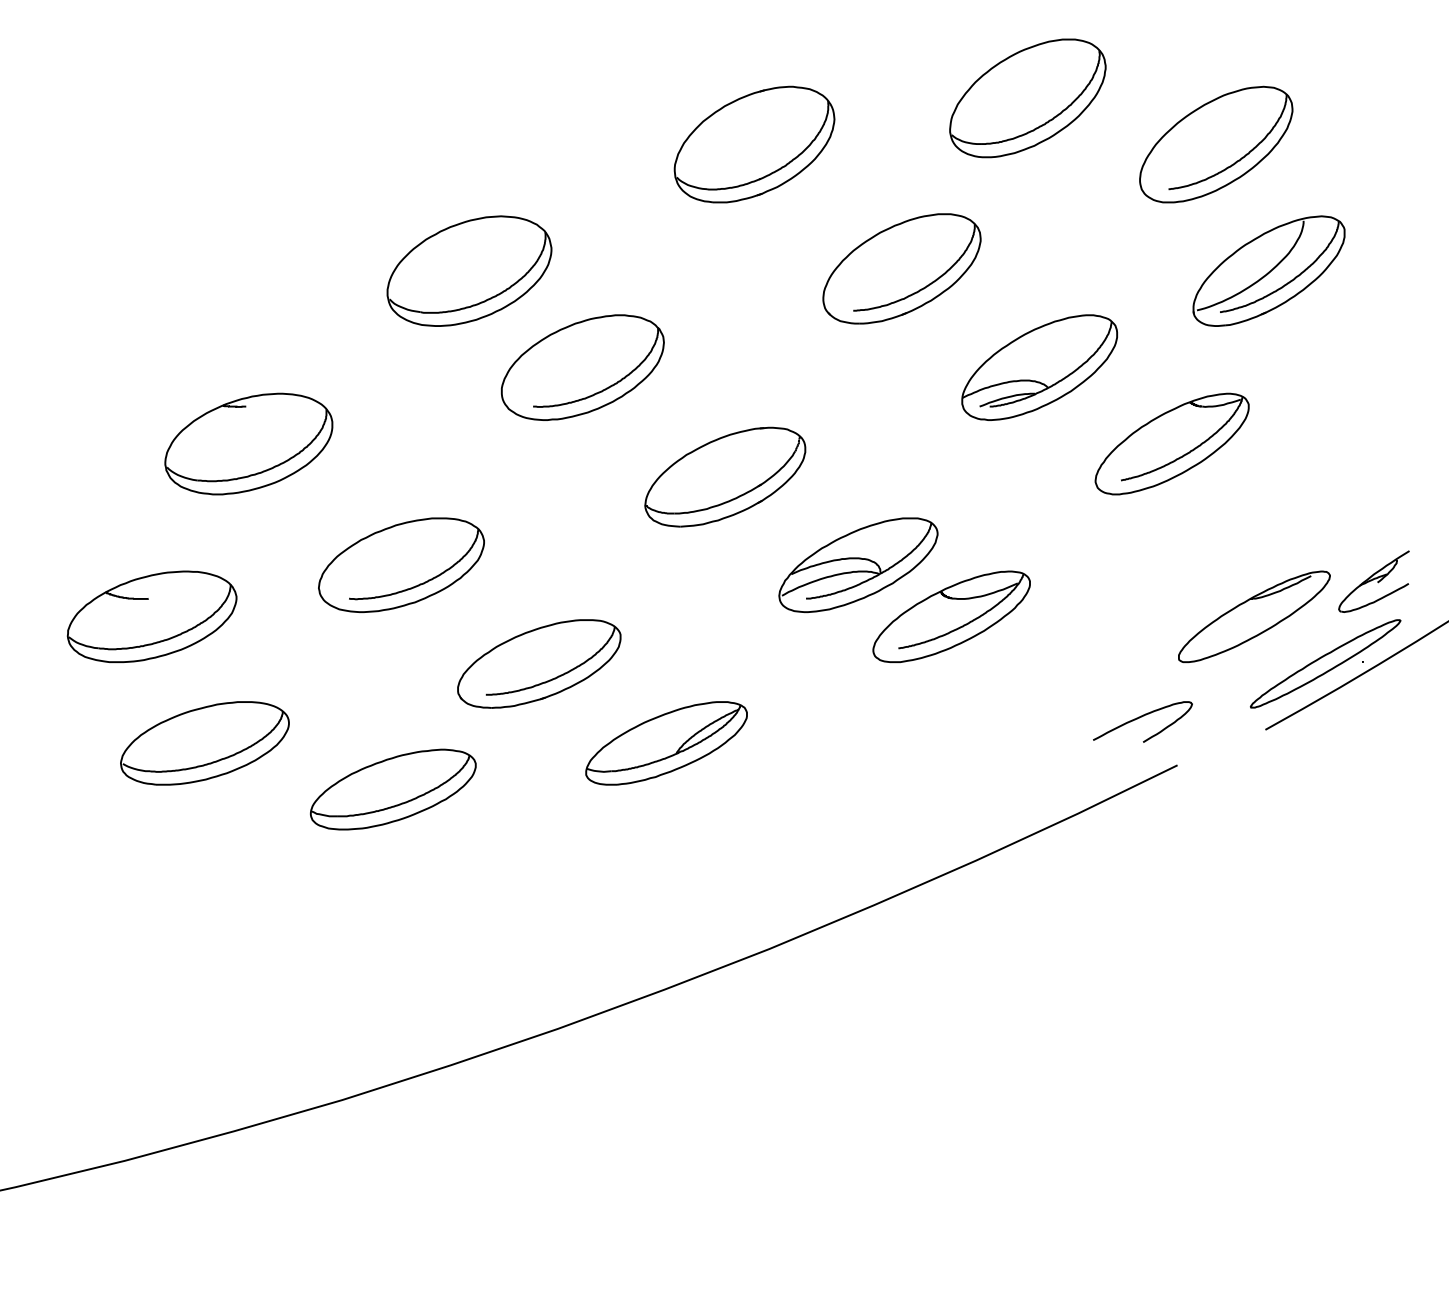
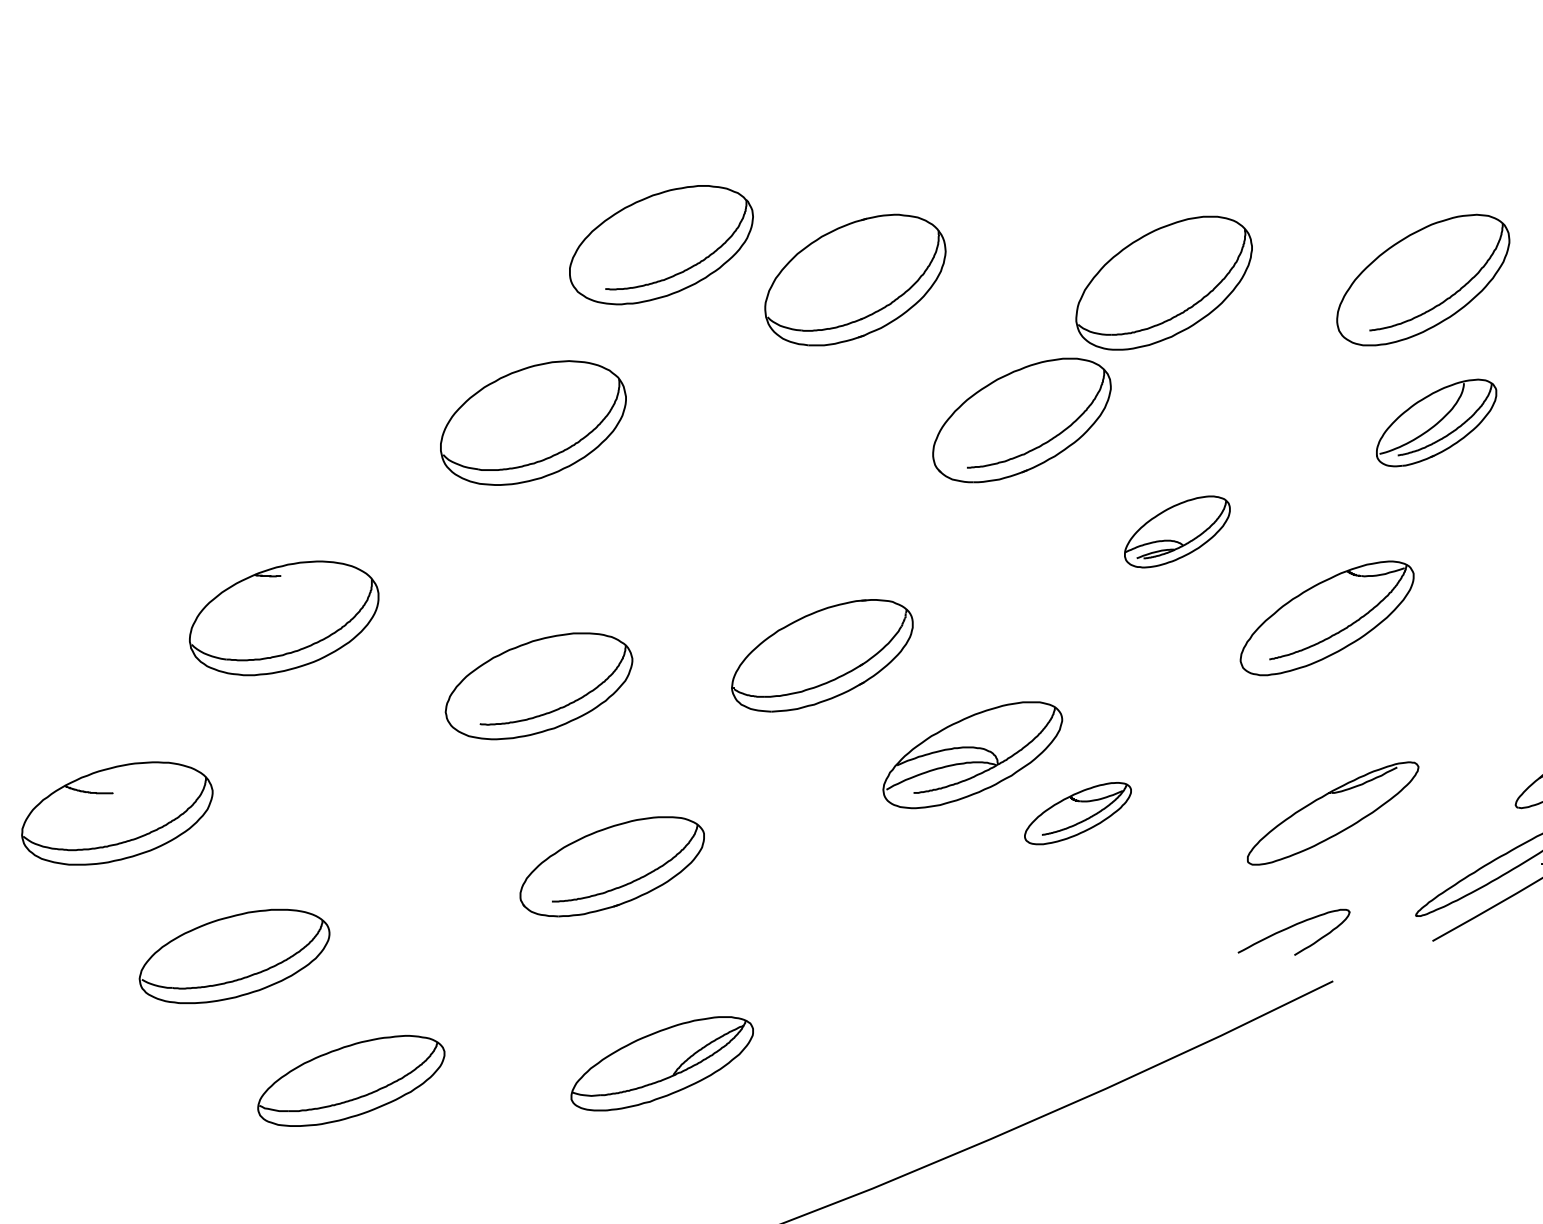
part: (1027, 98) -> (1163, 283), moved
part: (1216, 144) -> (1423, 279), moved
part: (1268, 270) -> (1435, 422), size x0.7
part: (582, 367) -> (661, 244), moved
part: (1039, 367) -> (1177, 531), size x0.6
part: (401, 564) -> (539, 685), moved
part: (151, 616) -> (116, 813), moved
part: (951, 616) -> (1077, 813), size x0.6
part: (1254, 616) -> (1333, 813), moved
part: (666, 743) -> (662, 1063), moved
part: (393, 789) -> (351, 1080), moved

